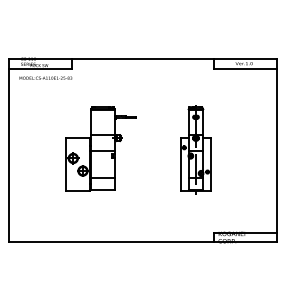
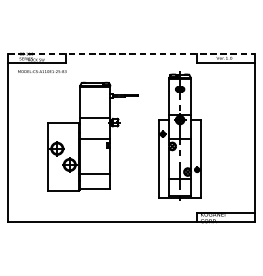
line: (143, 58) -> (131, 53), solid -> dashed
part: (100, 148) -> (92, 136), size x1.4
part: (195, 149) -> (179, 137), size x1.6

